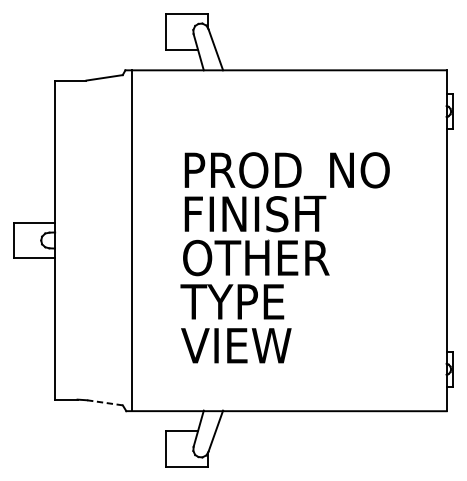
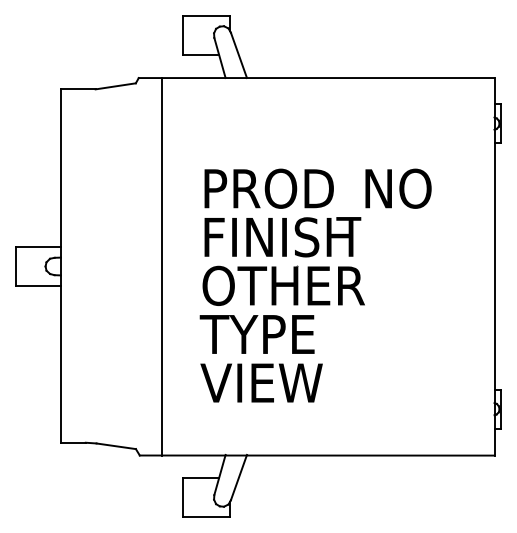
line: (131, 240) -> (161, 266), moved
line: (105, 403) -> (116, 446), dashed -> solid

